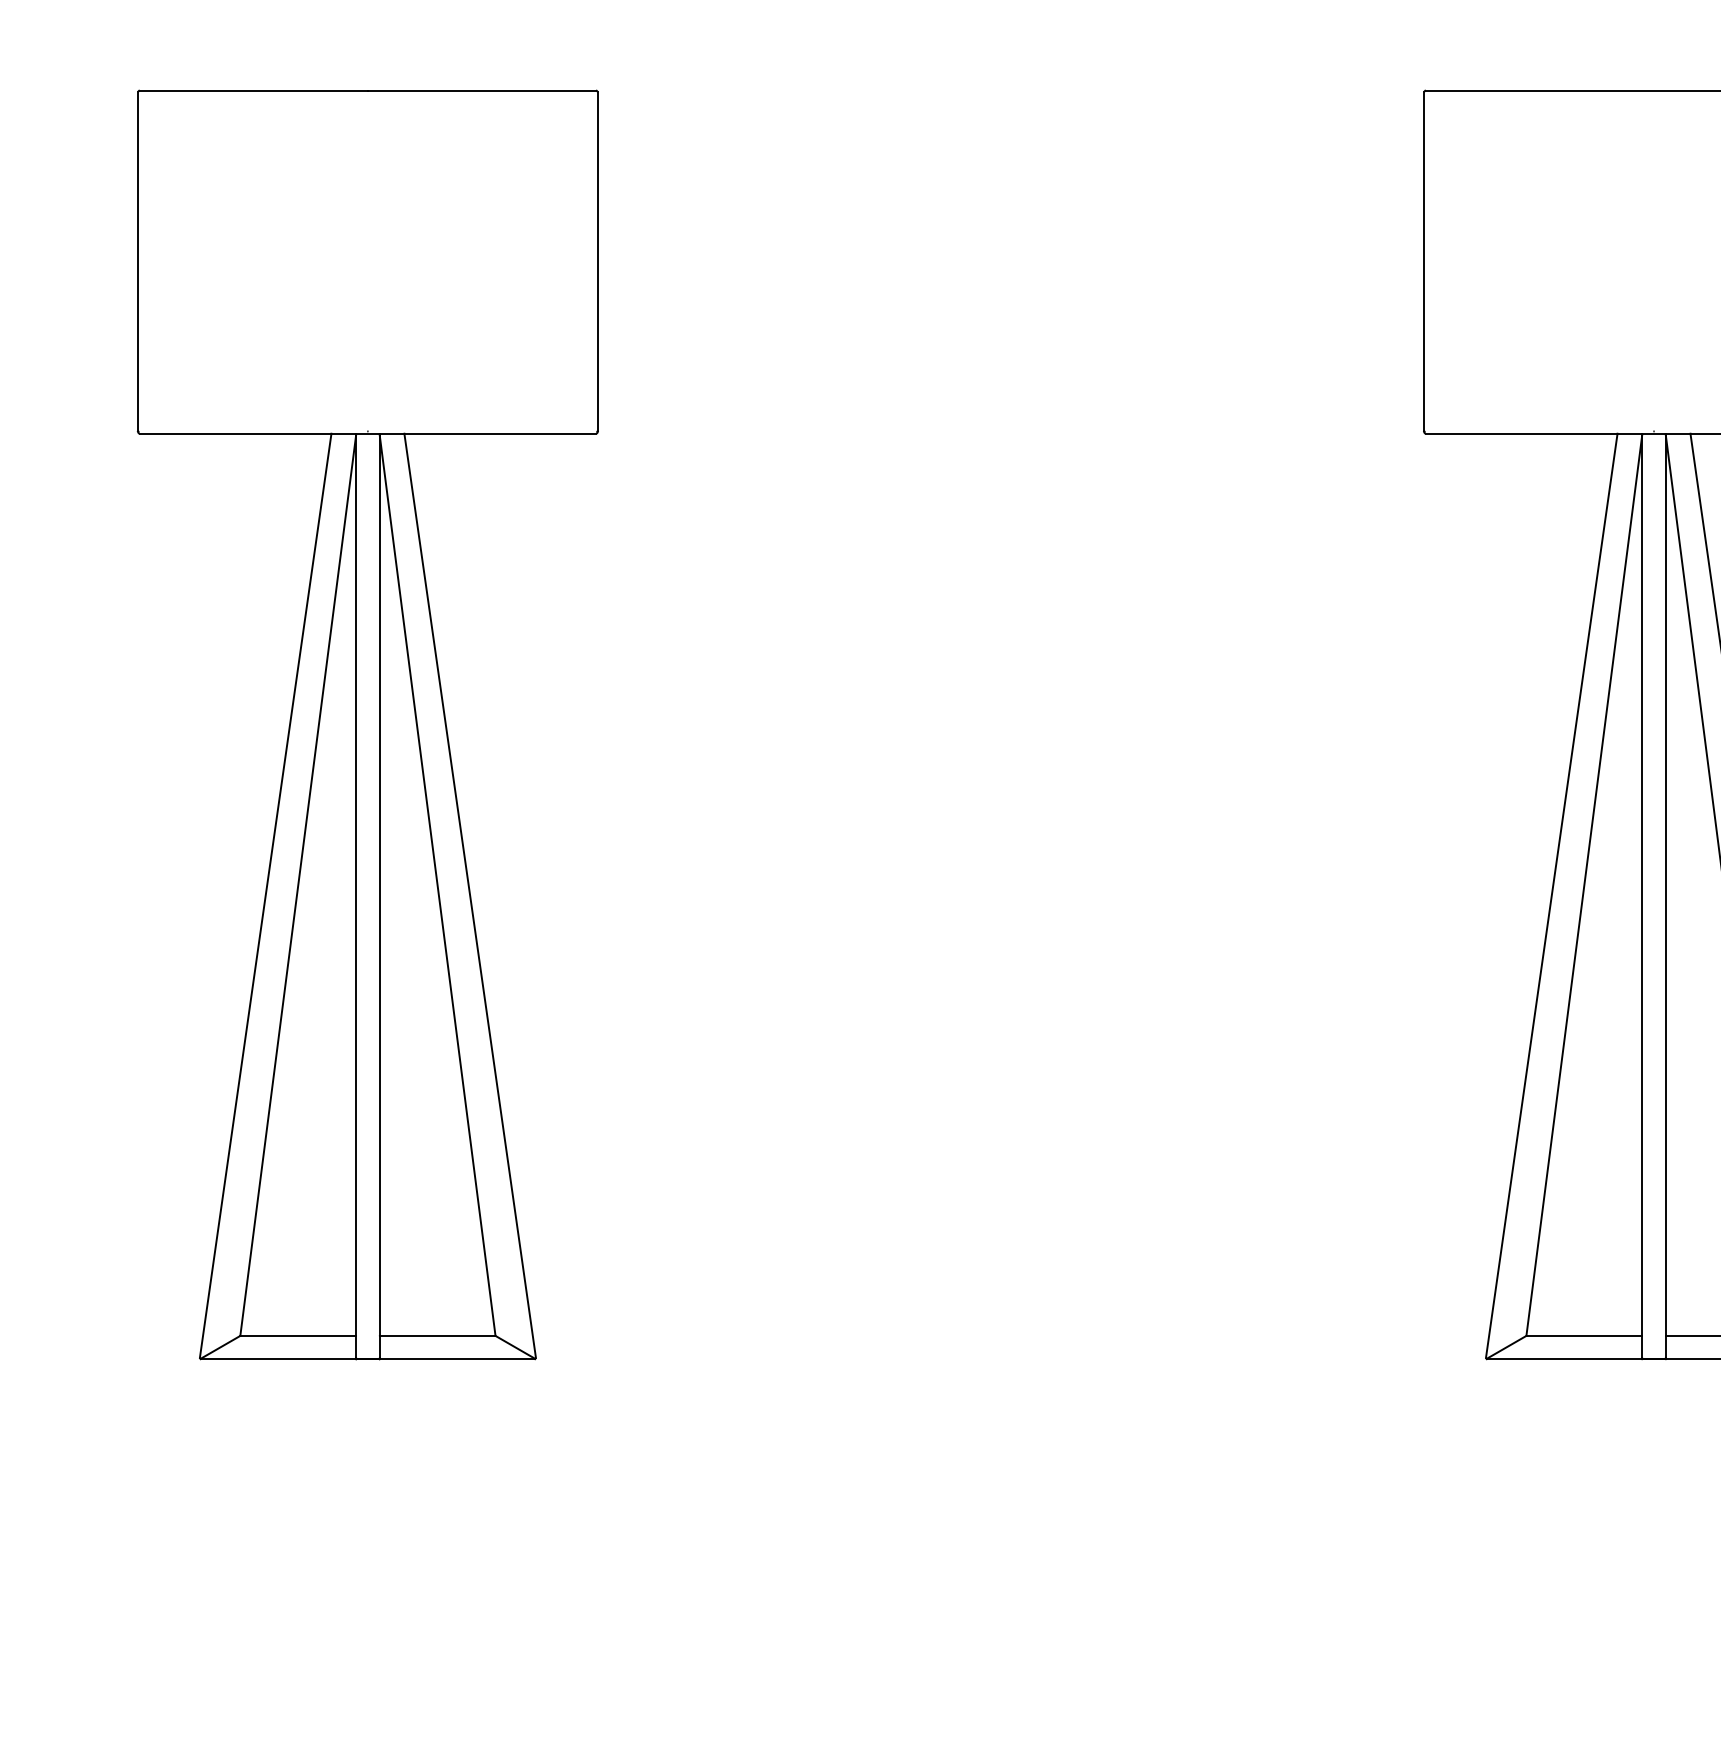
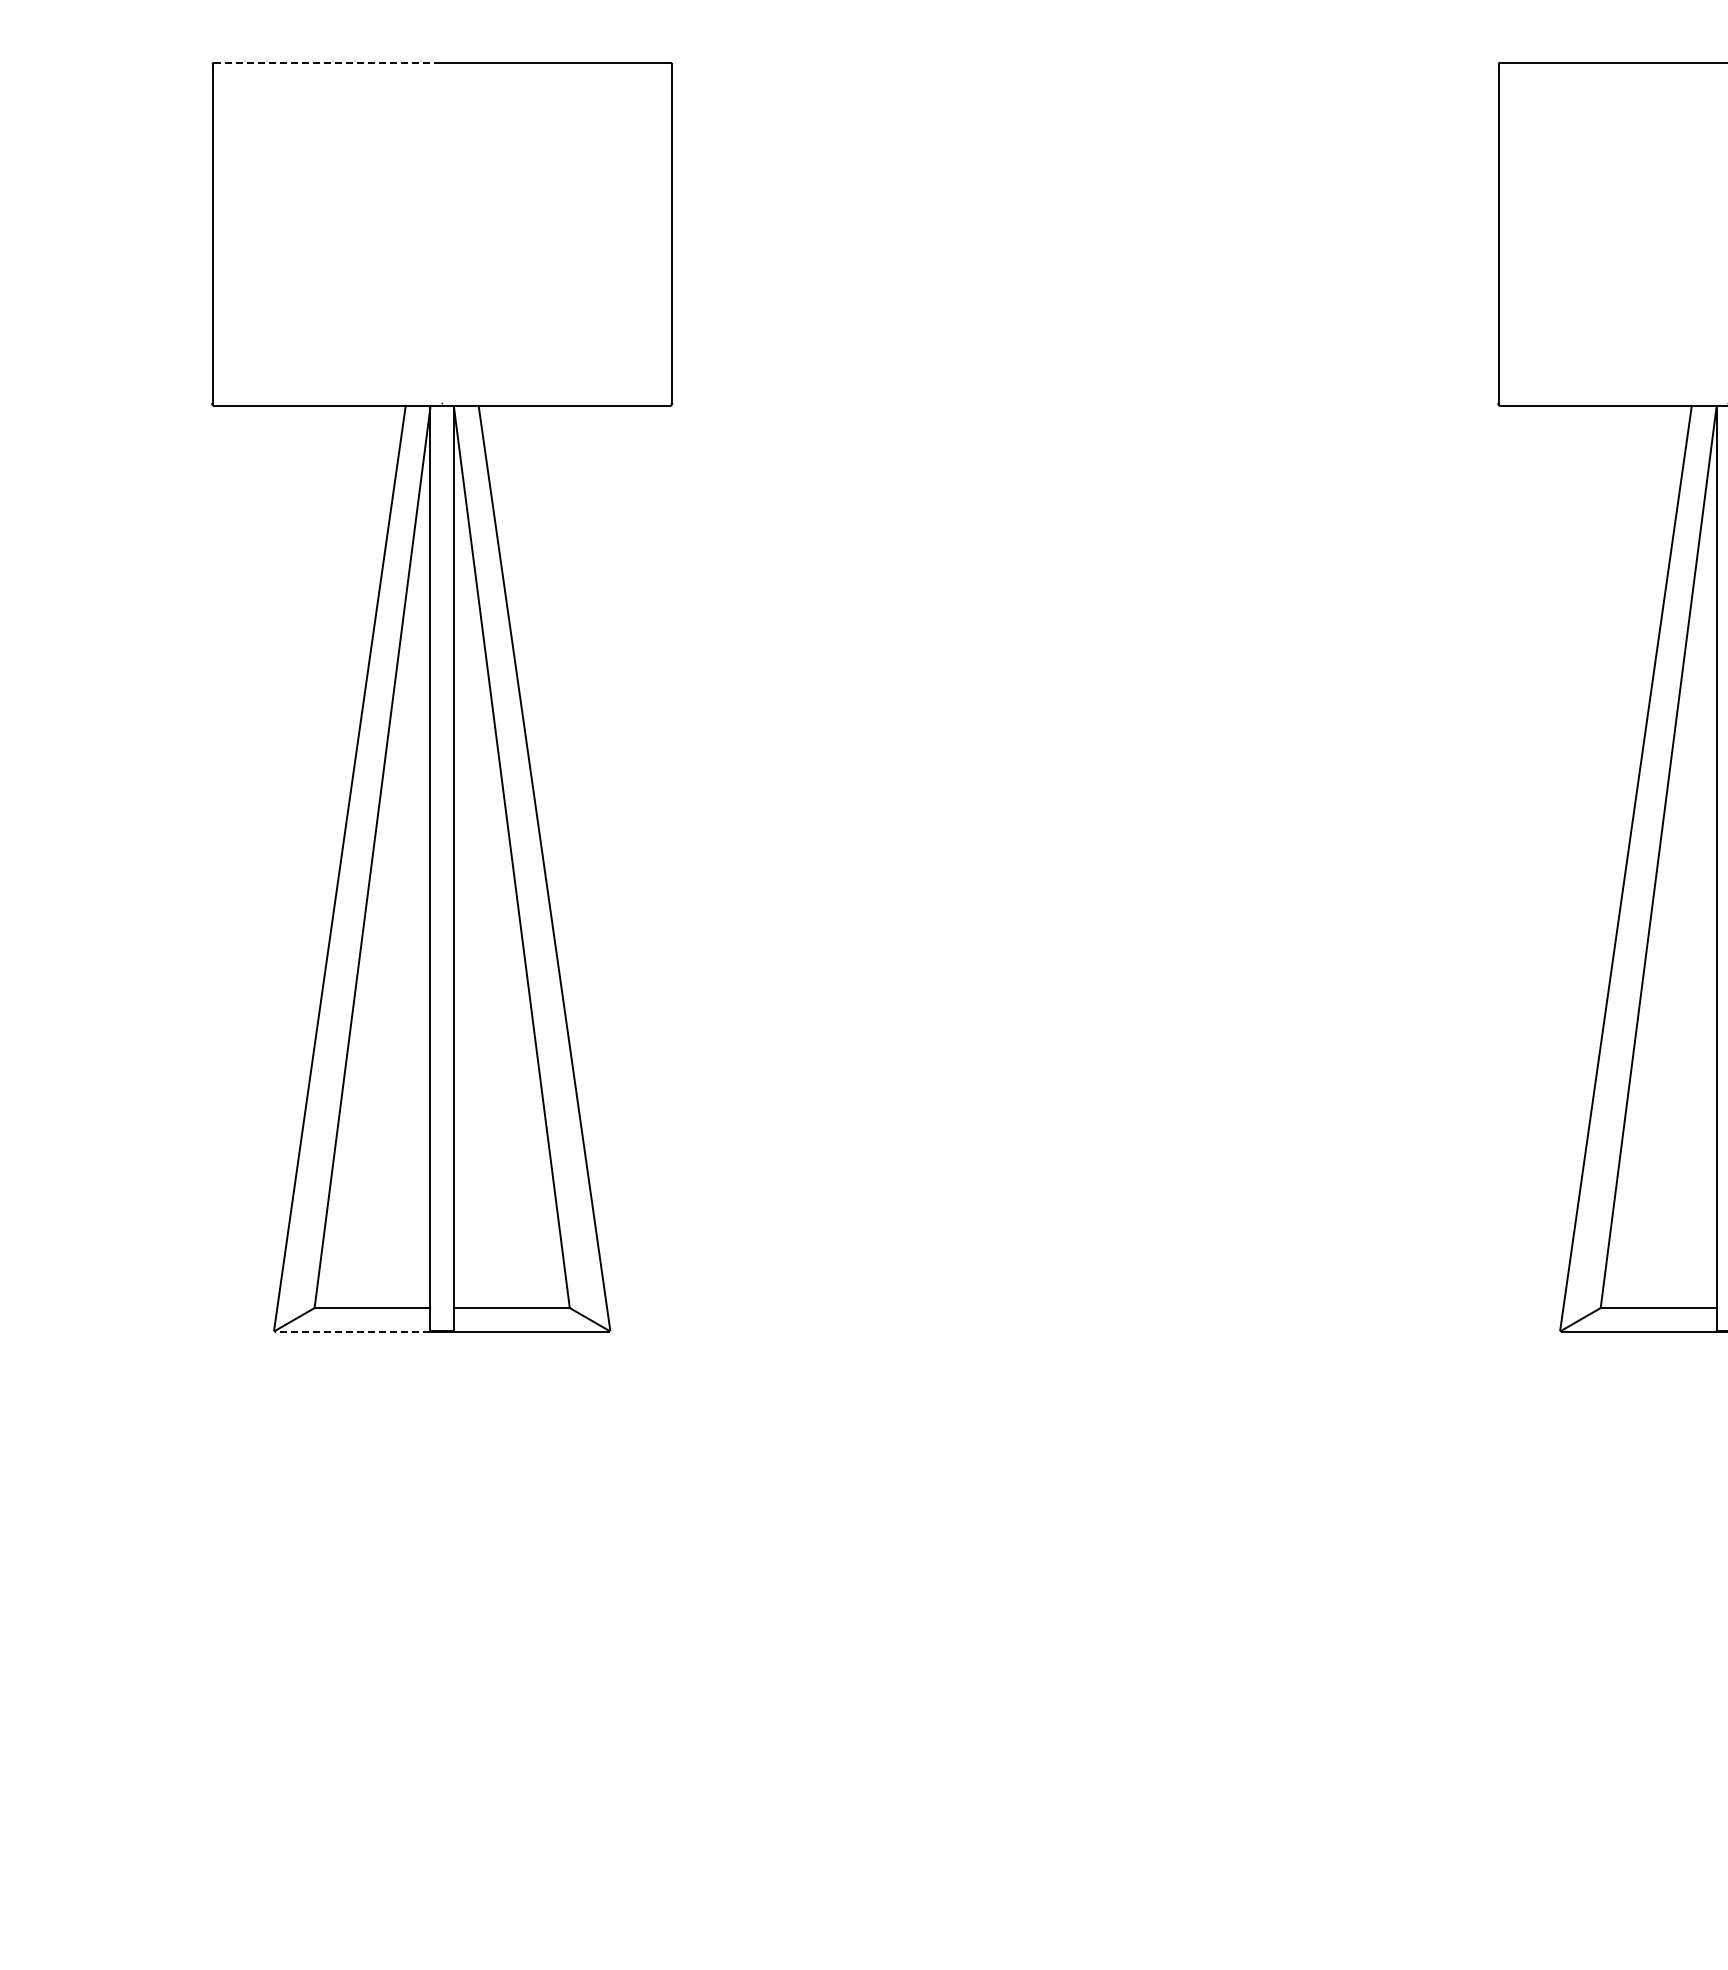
line: (254, 90) -> (328, 62), solid -> dashed
line: (278, 1359) -> (352, 1331), solid -> dashed

